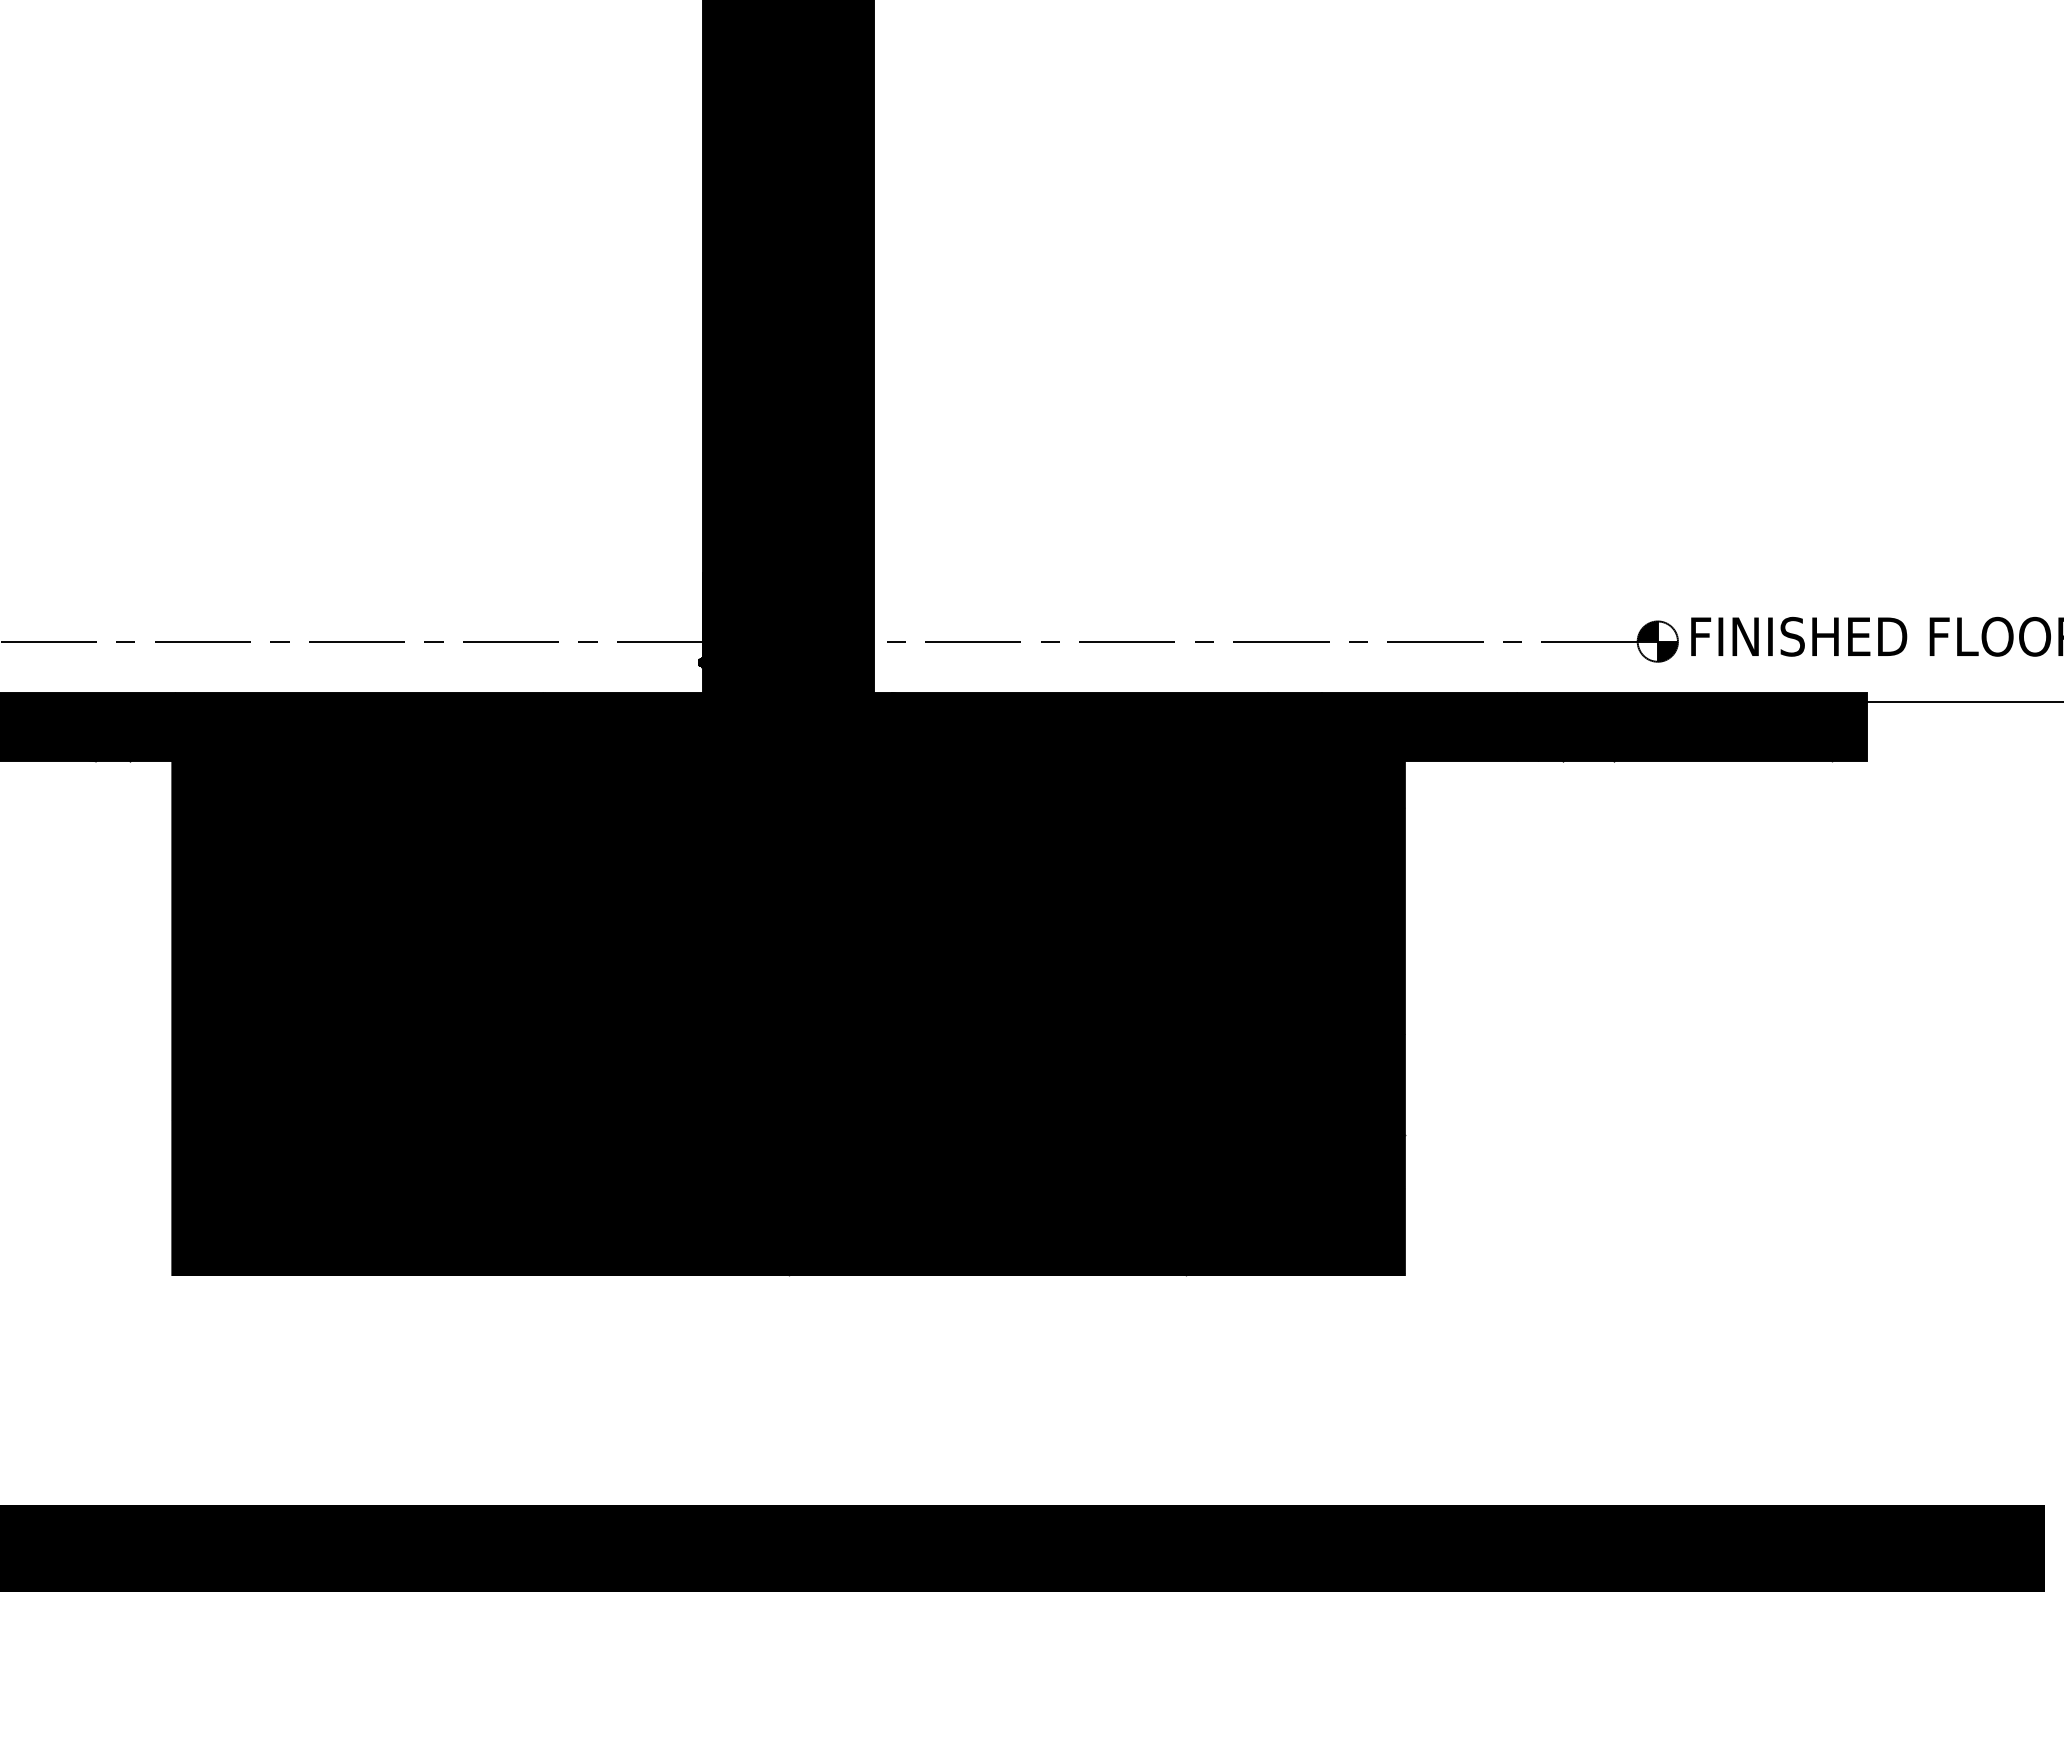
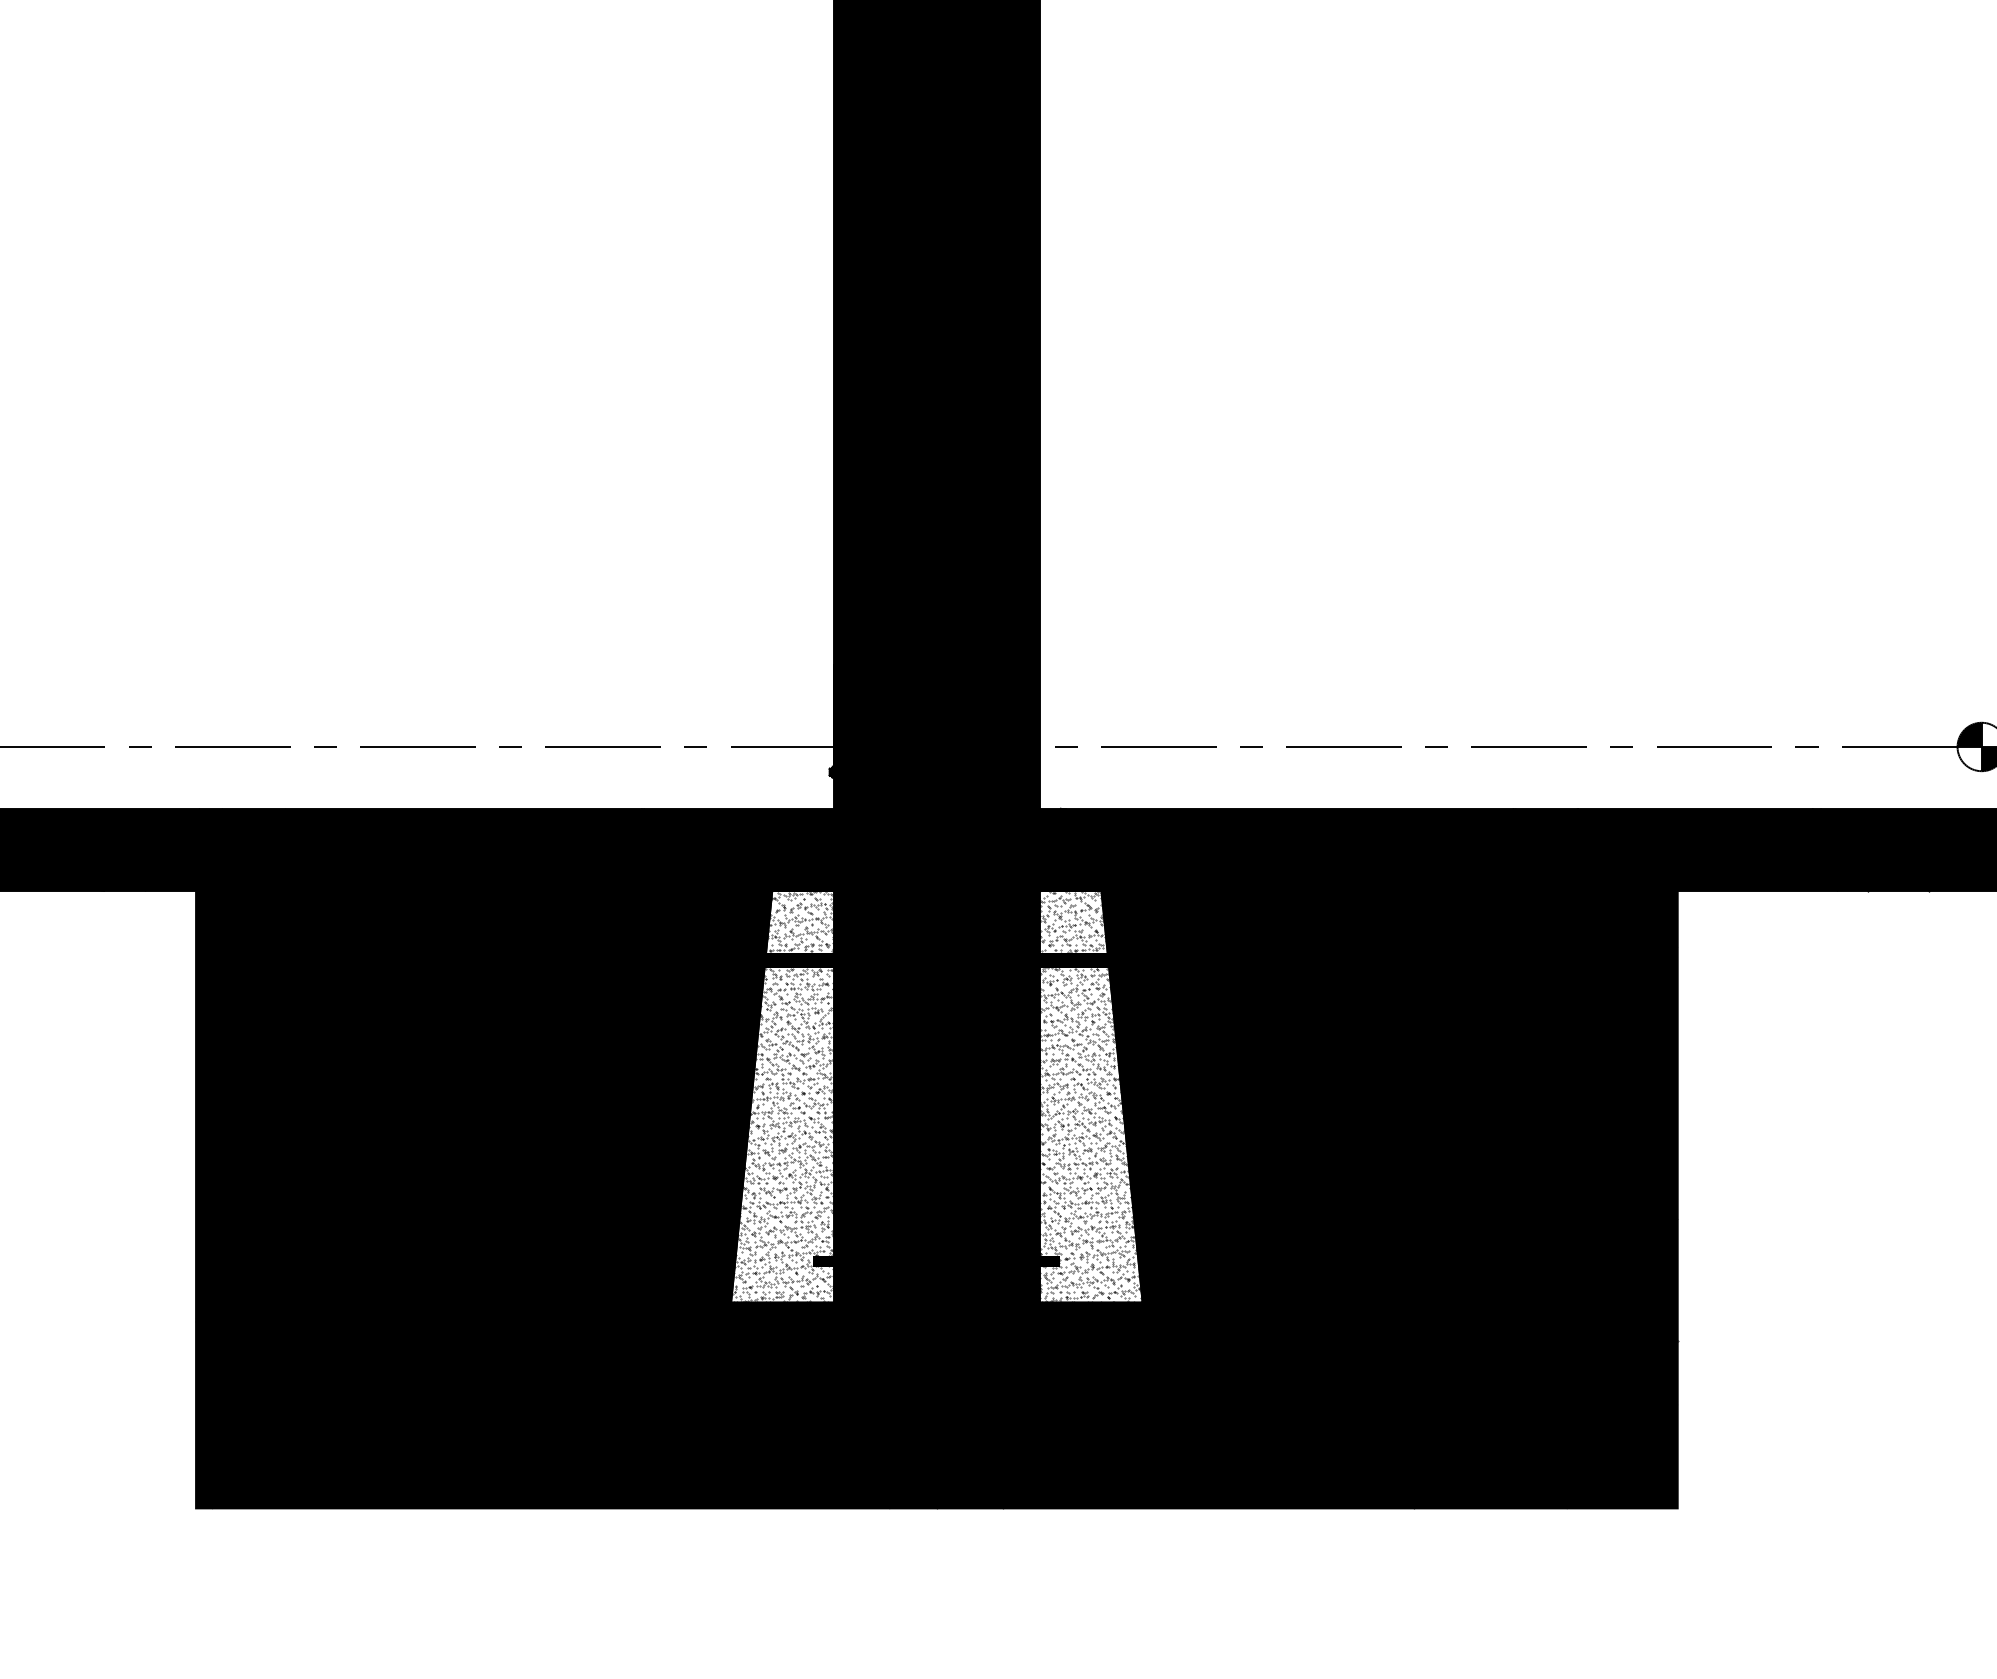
fill: (788, 932) -> (936, 1096), removed

